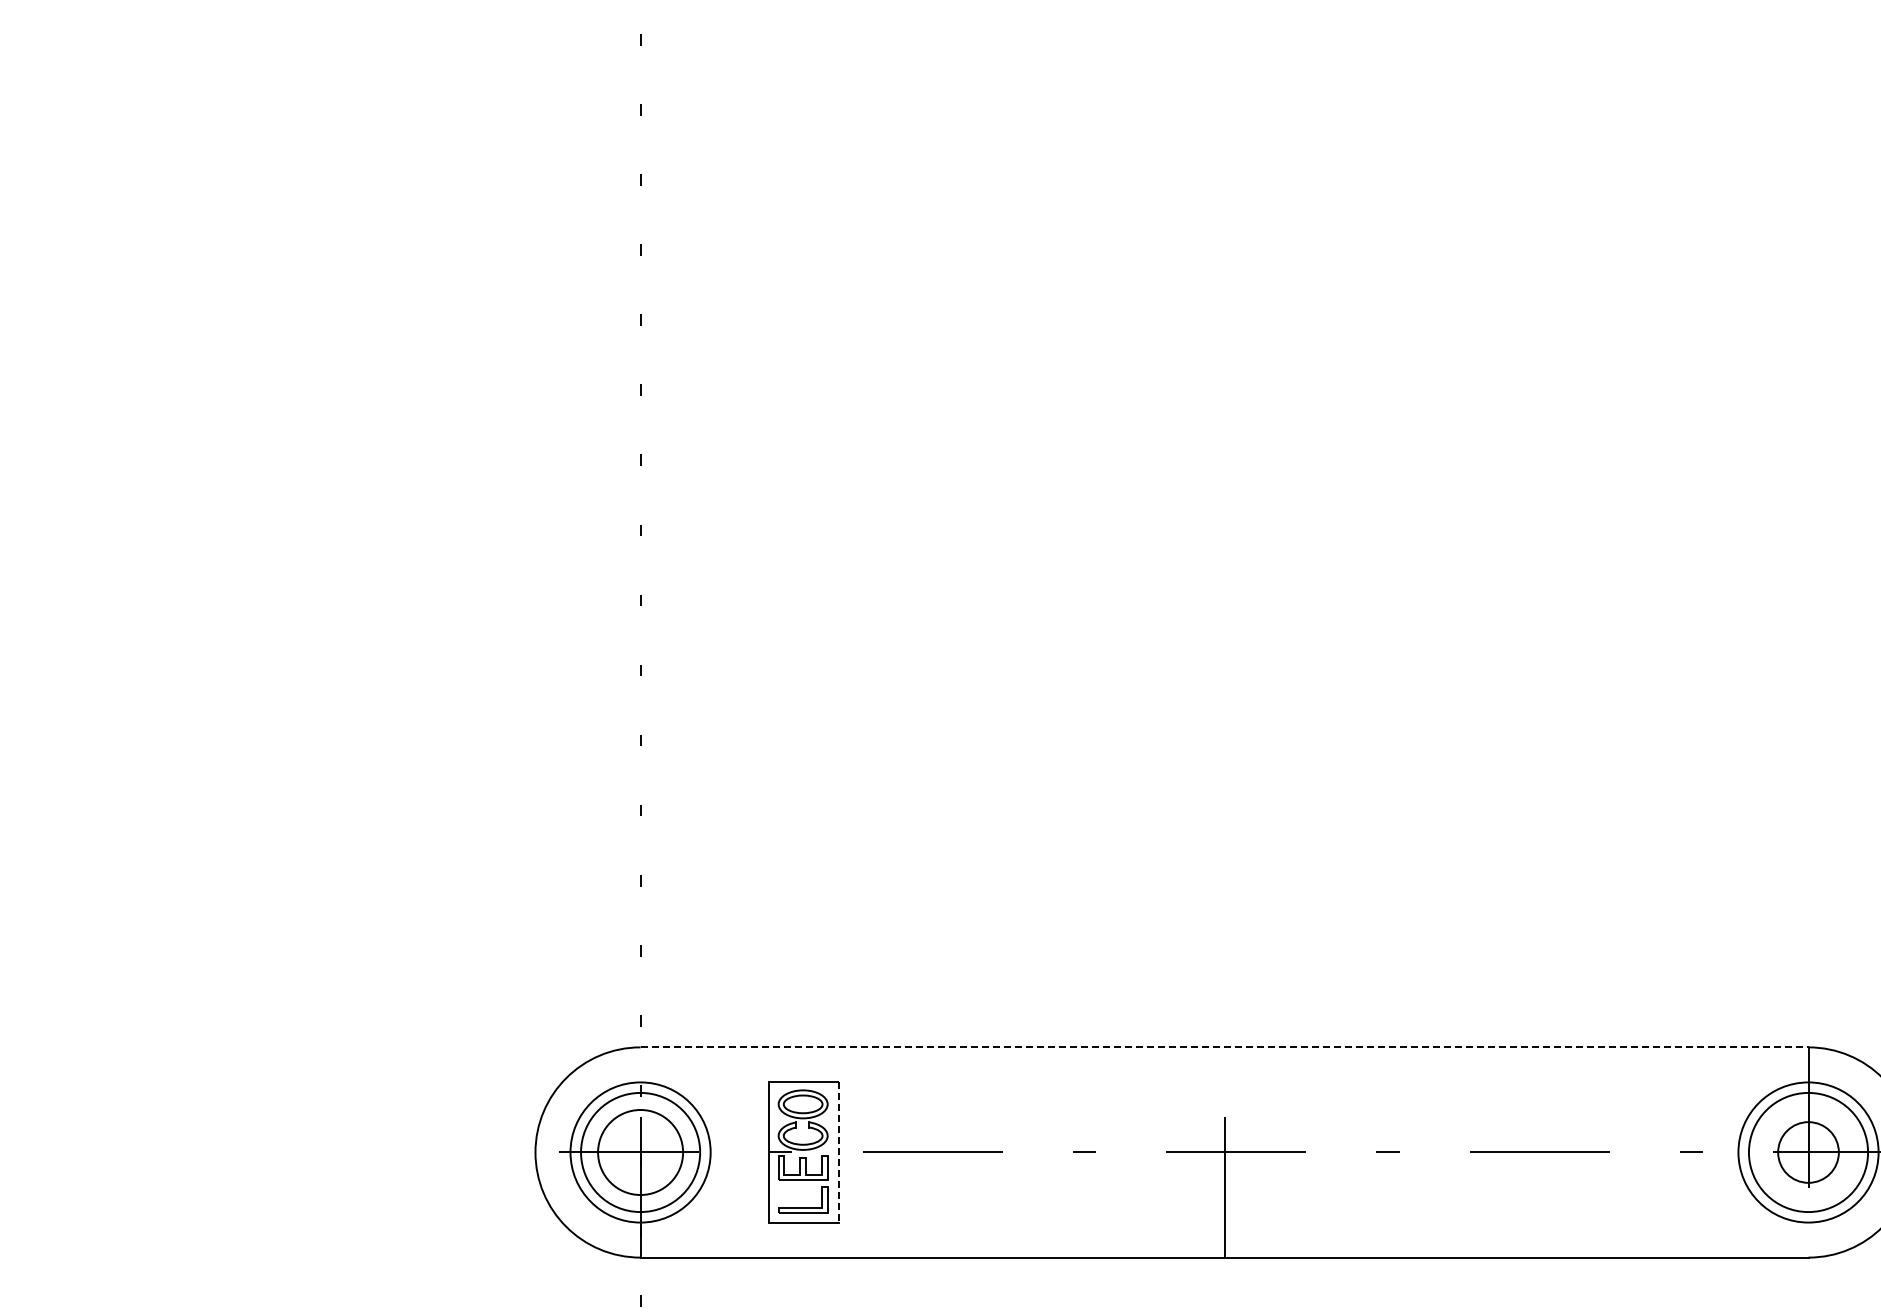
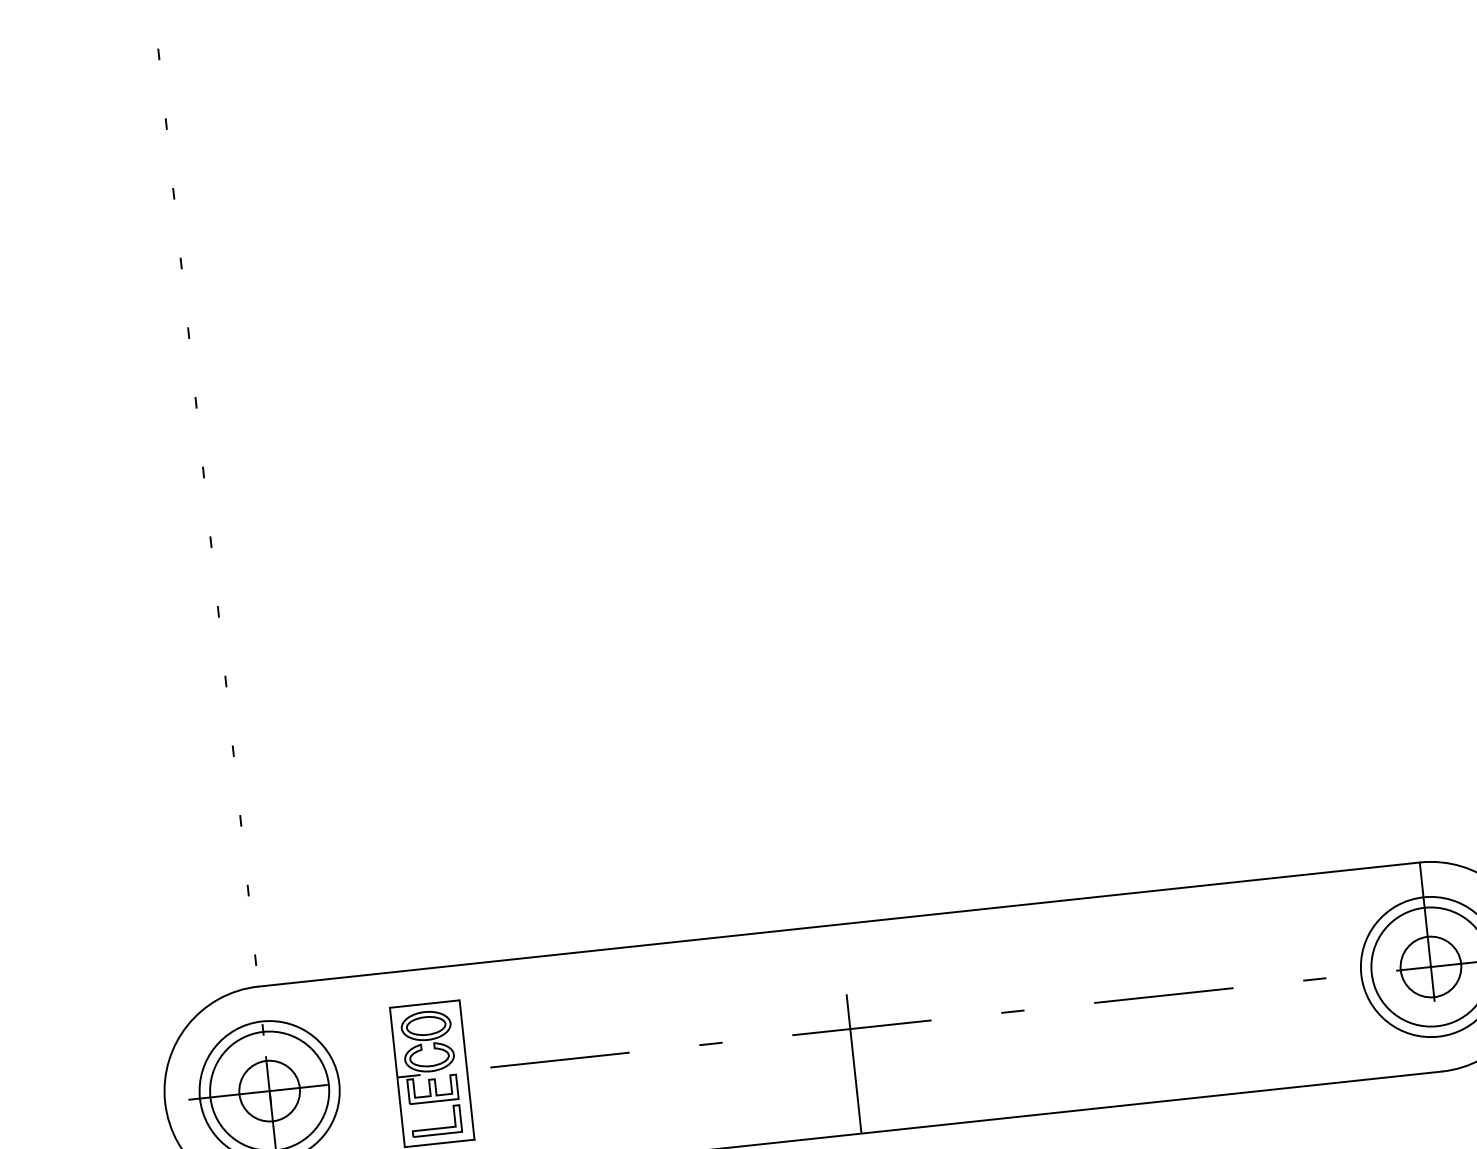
line: (1224, 1047) -> (839, 924), dashed -> solid
circle: (640, 1152) -> (269, 1091), size x0.71
line: (839, 1152) -> (467, 1069), dashed -> solid

